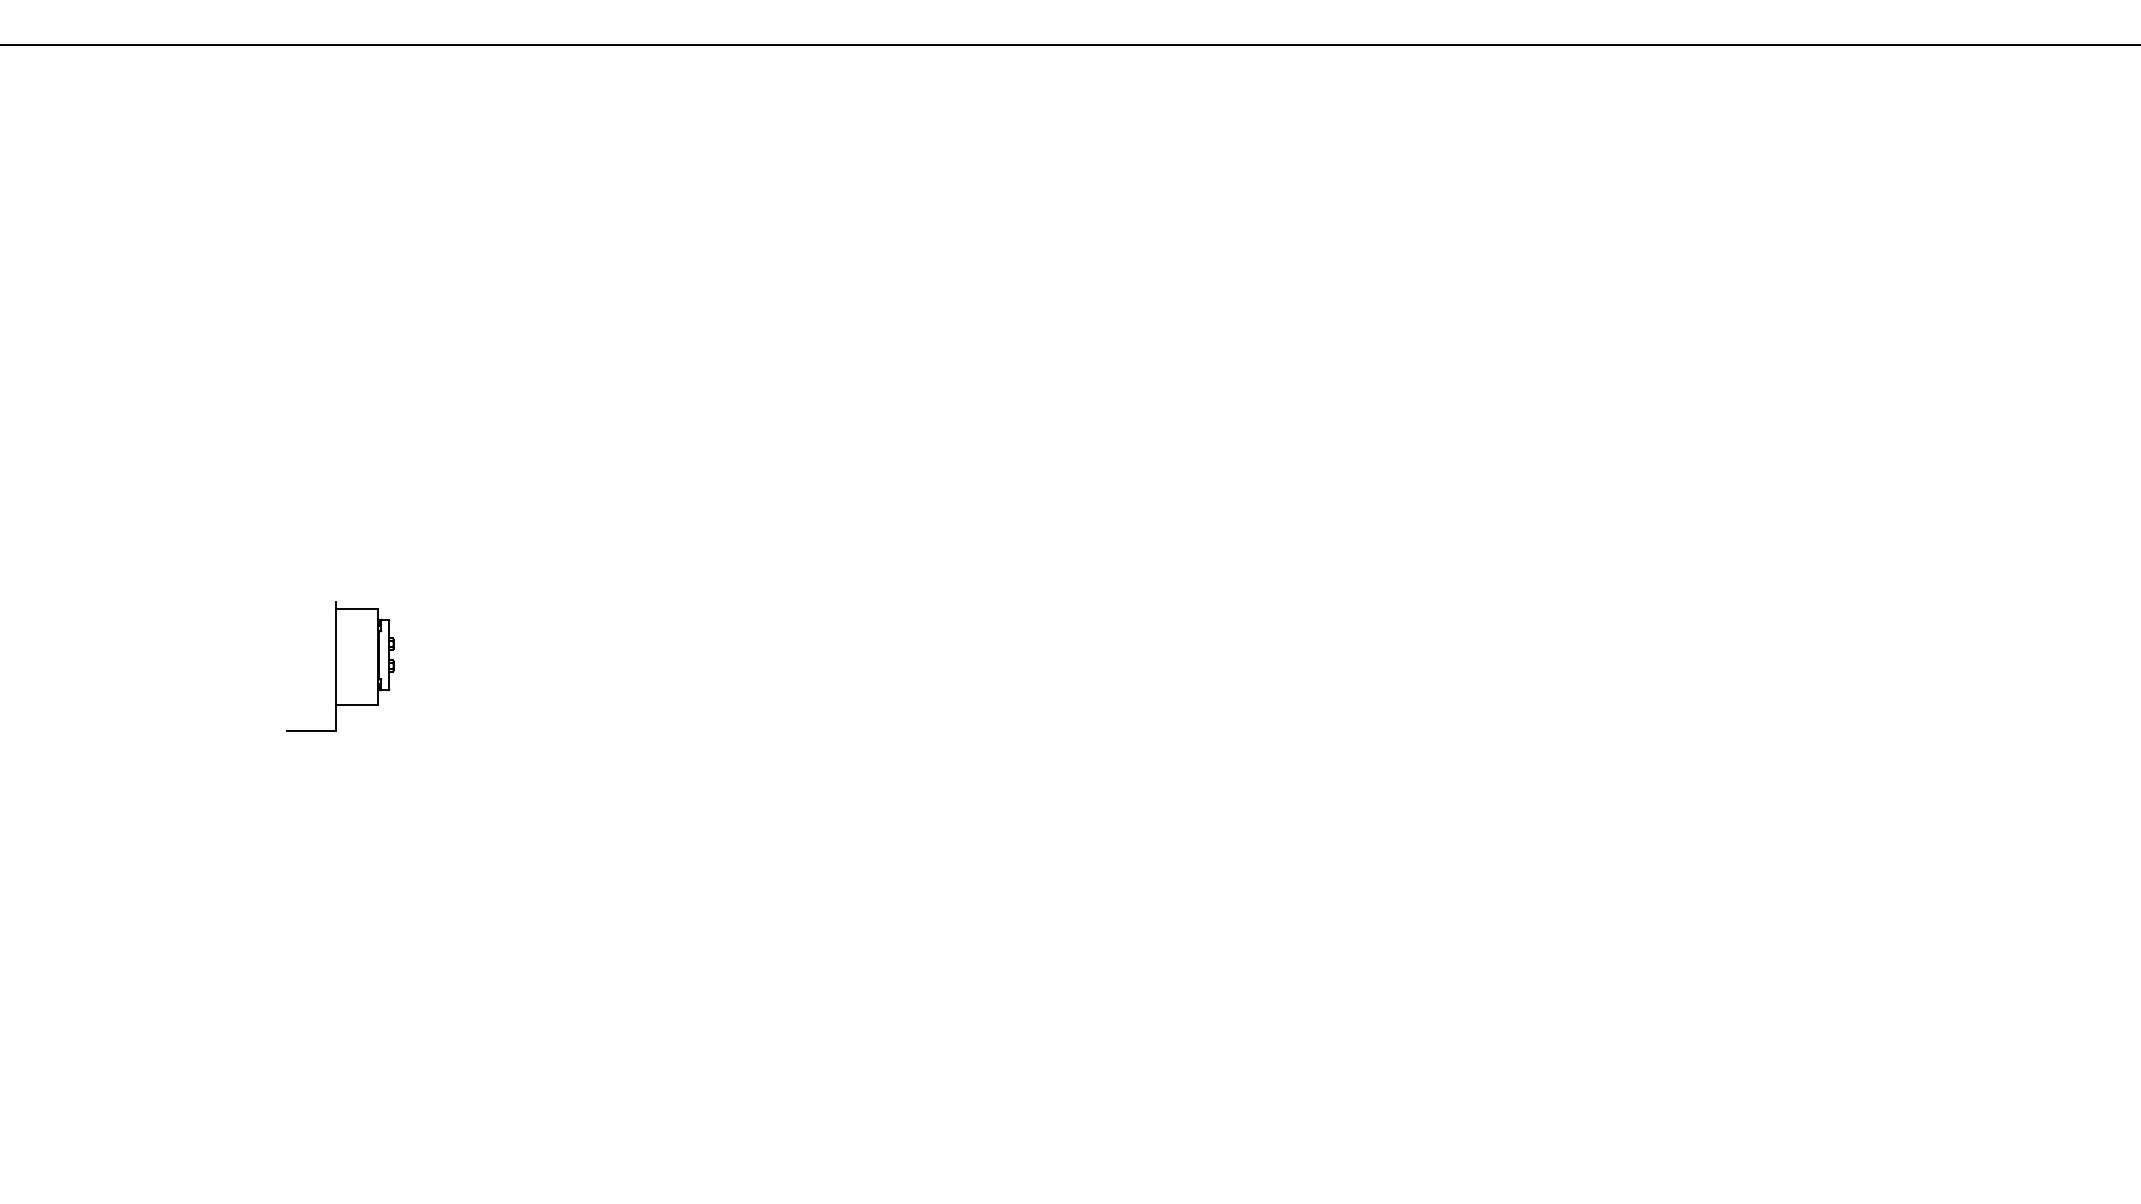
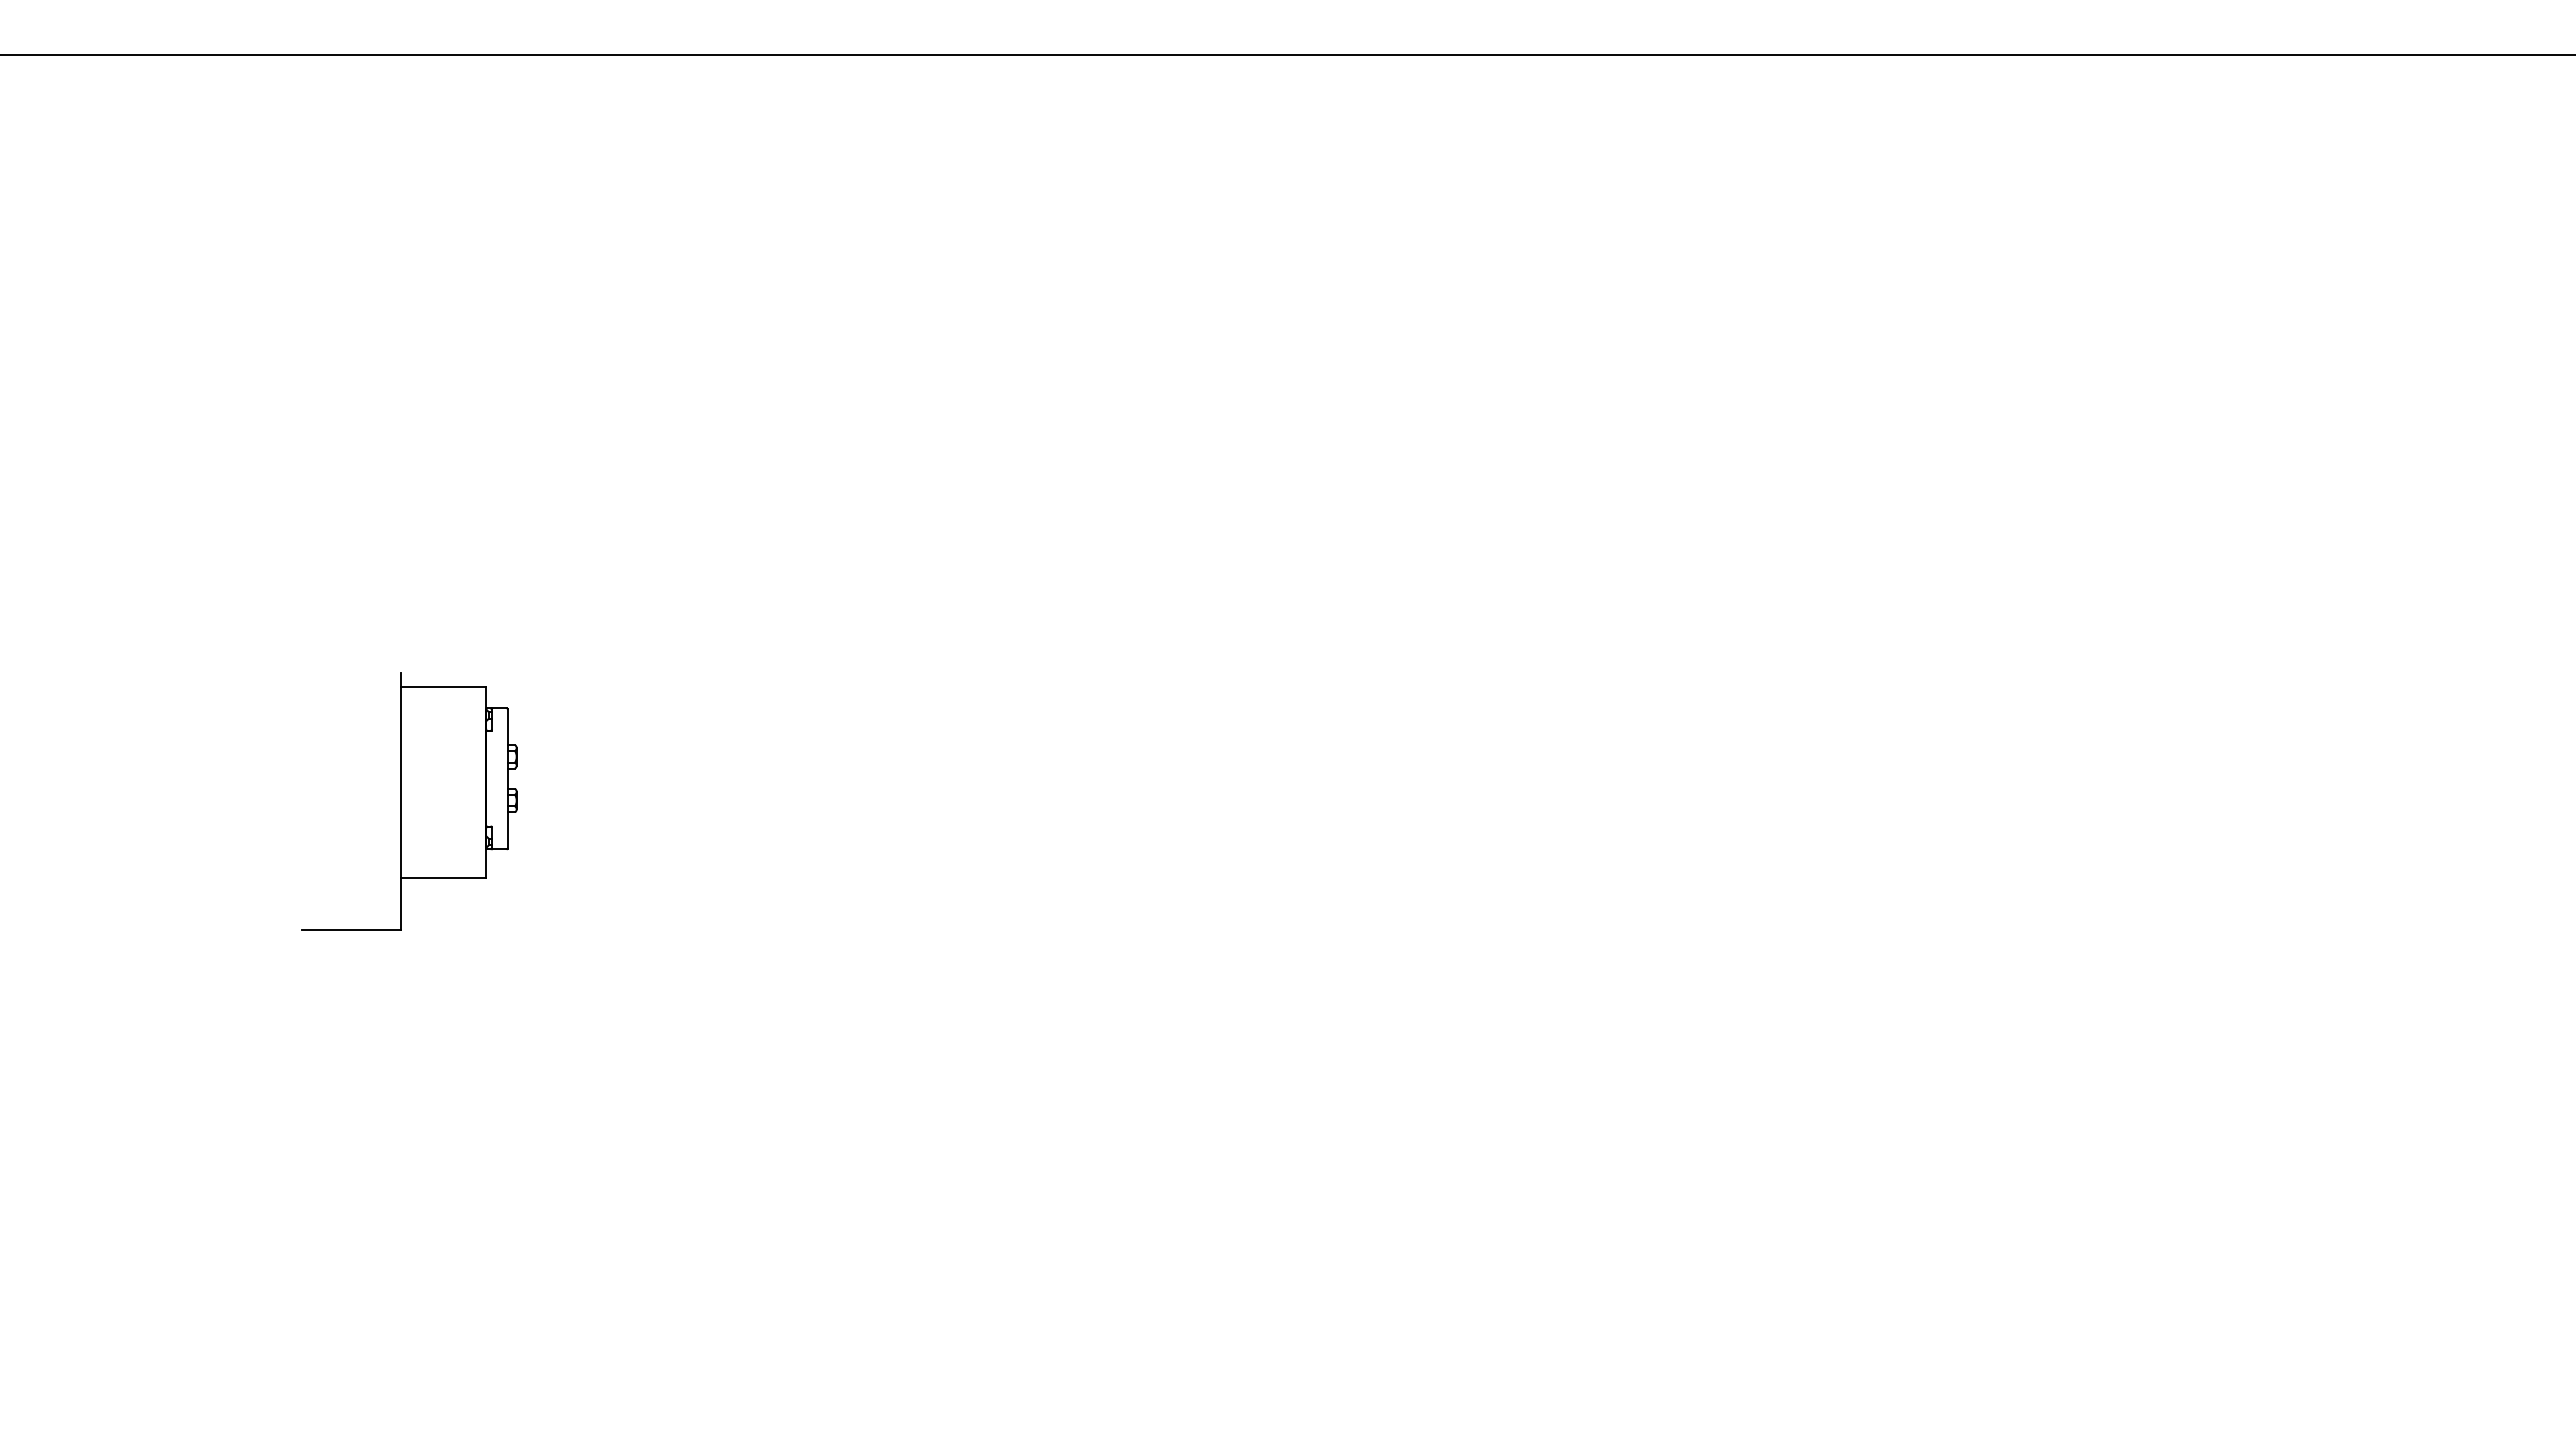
part: (340, 666) -> (409, 801), size x1.67

